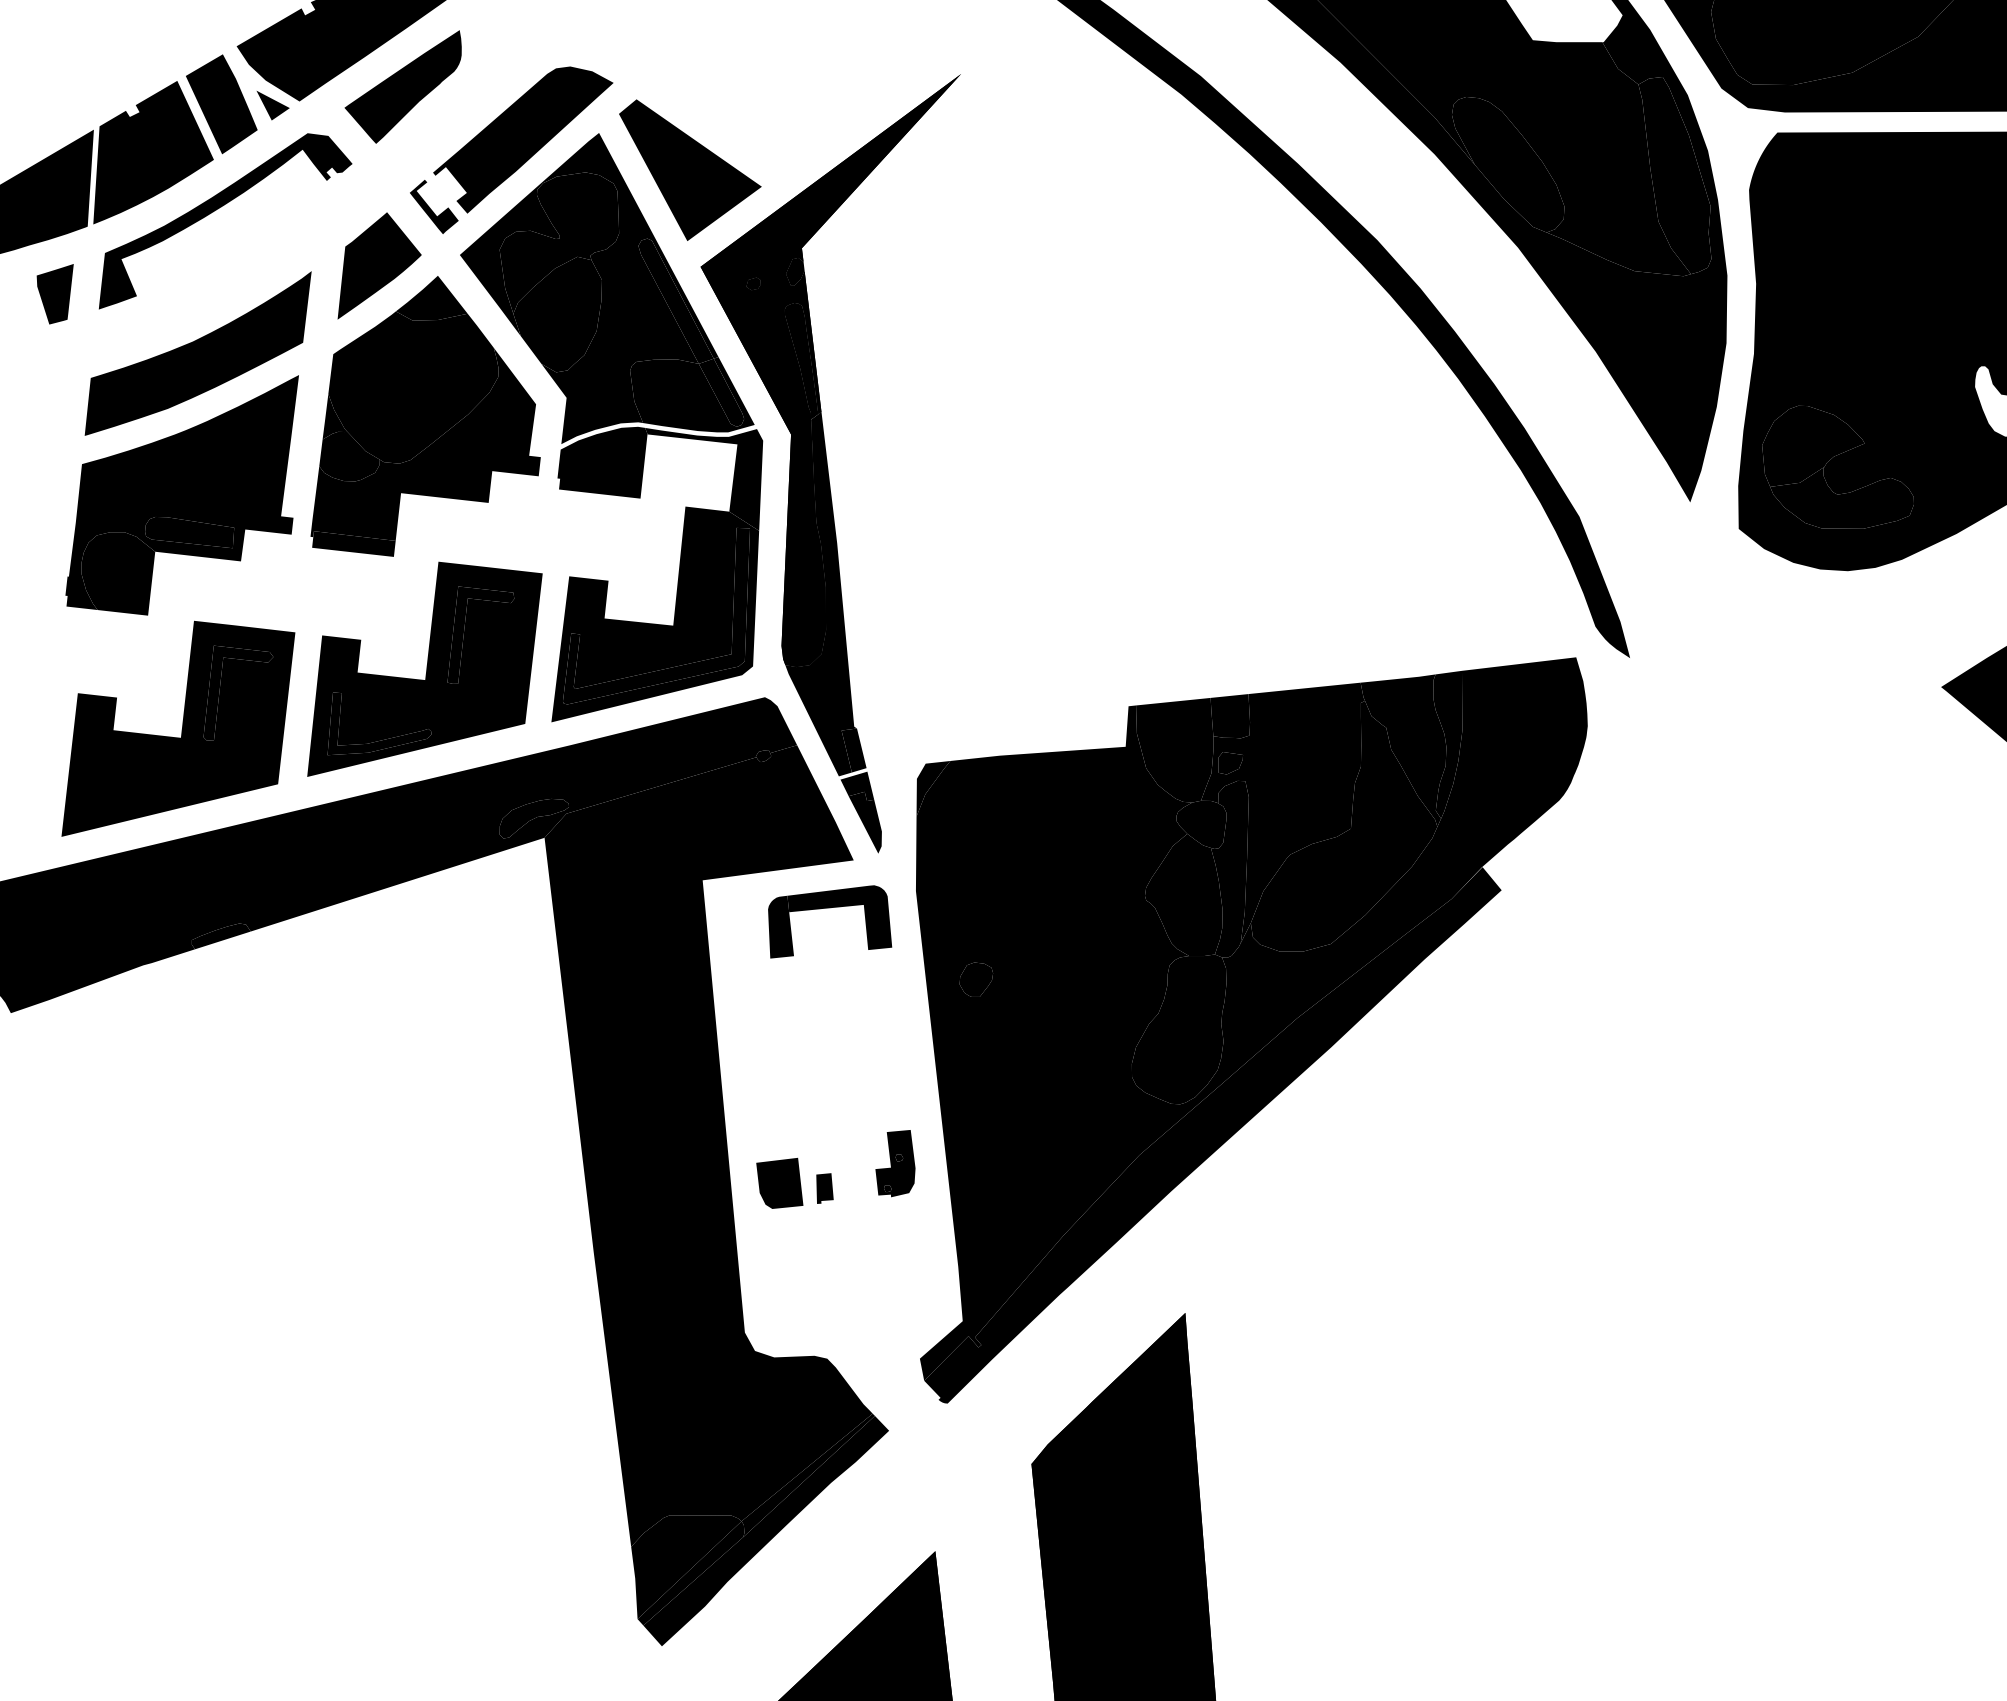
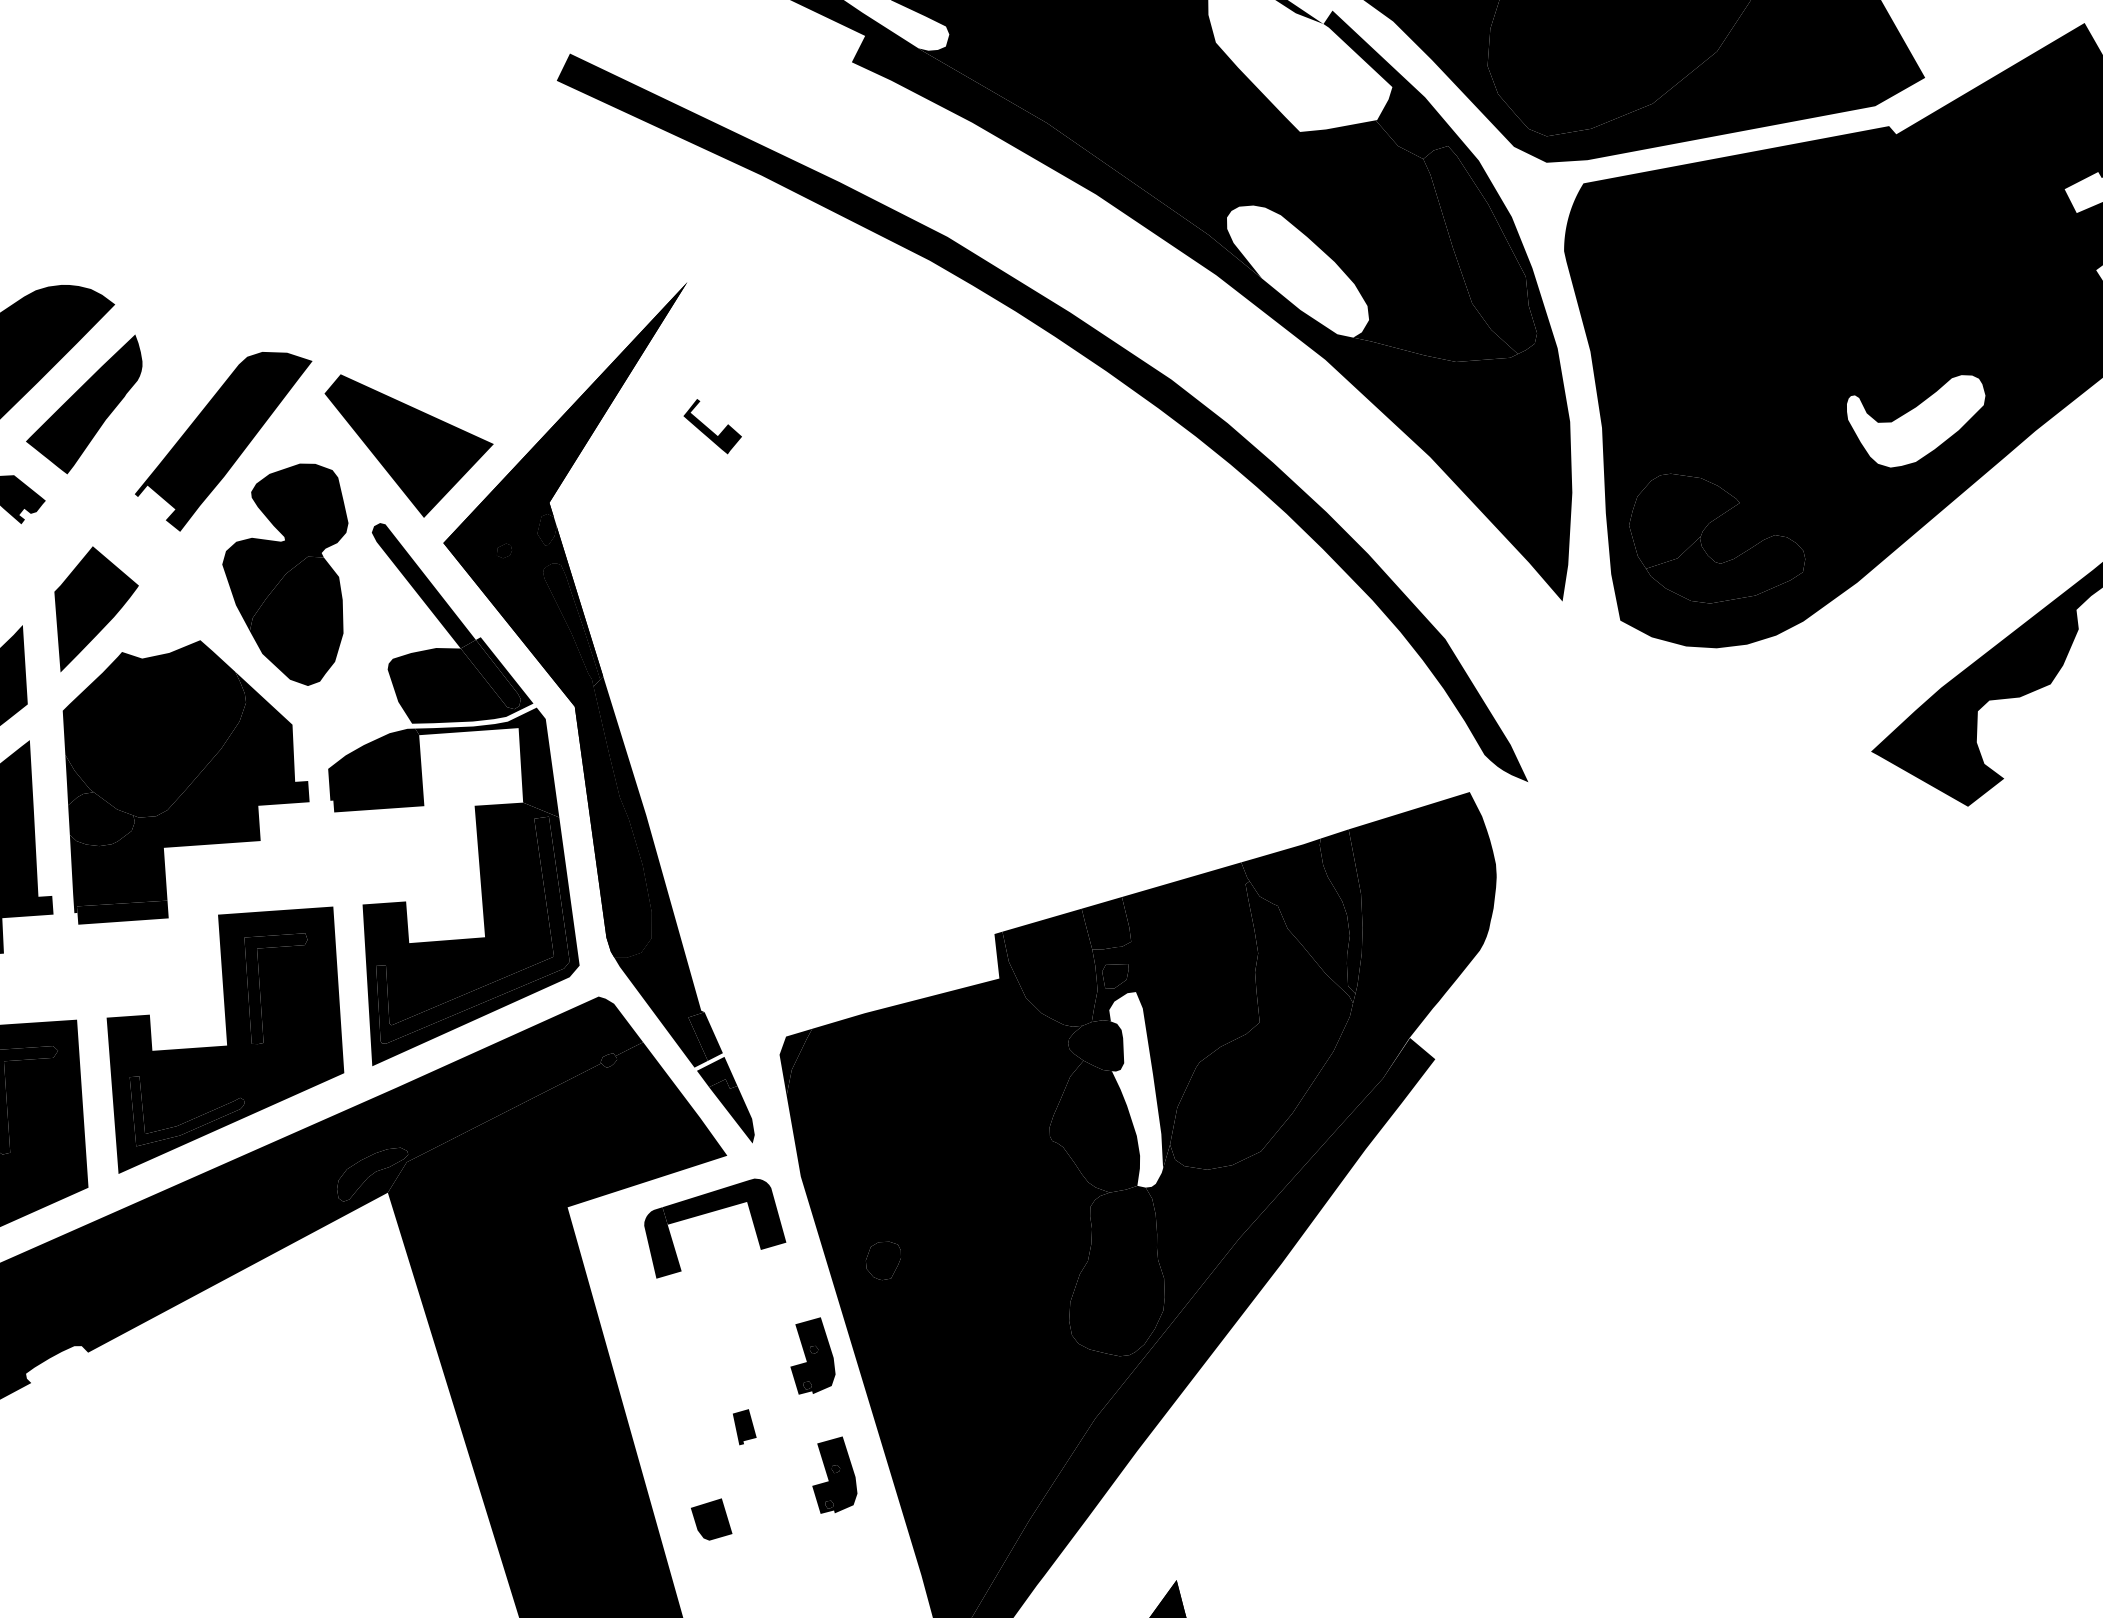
fill: (1507, 164) -> (1297, 271), removed
part: (434, 206) -> (712, 425), moved
fill: (588, 288) -> (326, 588), removed
fill: (431, 297) -> (157, 629), removed
fill: (1229, 868) -> (1136, 1089), removed
fill: (220, 936) -> (56, 1364), removed
part: (895, 1053) -> (810, 1356), added
part: (779, 1182) -> (710, 1519), size x0.7
part: (824, 1188) -> (744, 1427), moved

